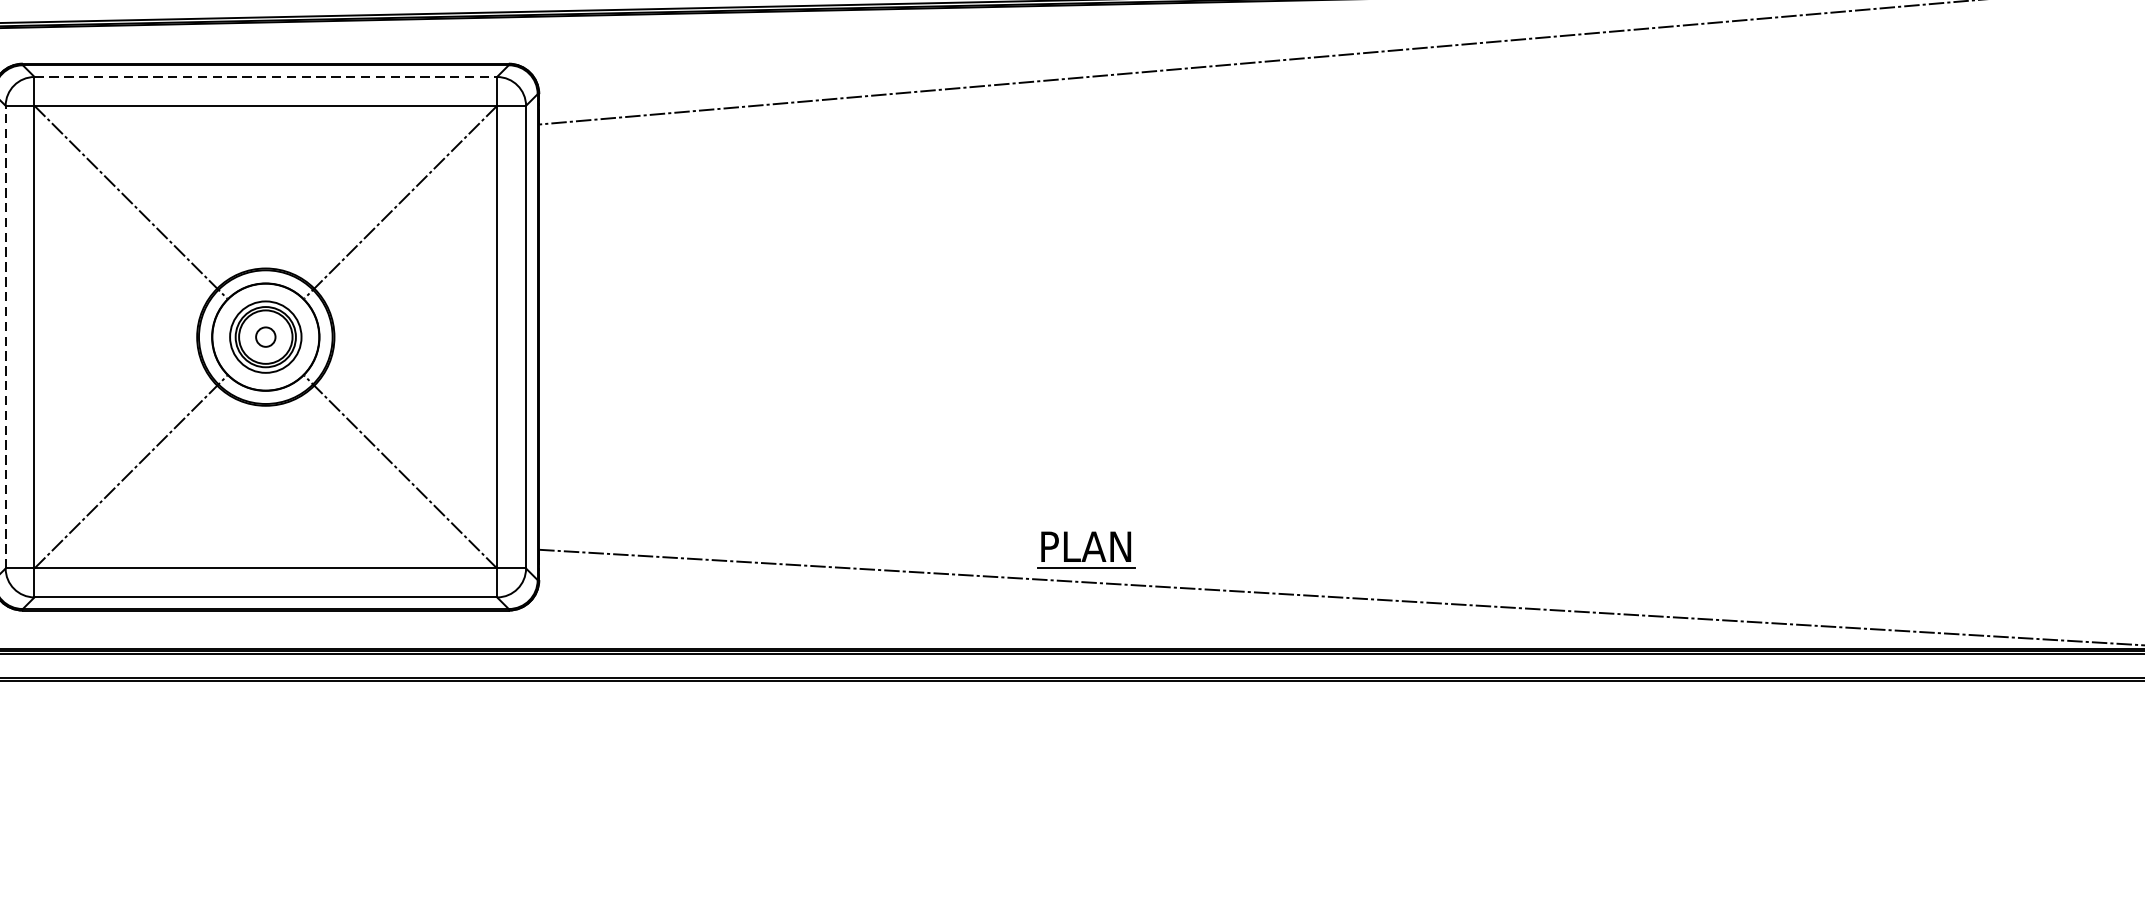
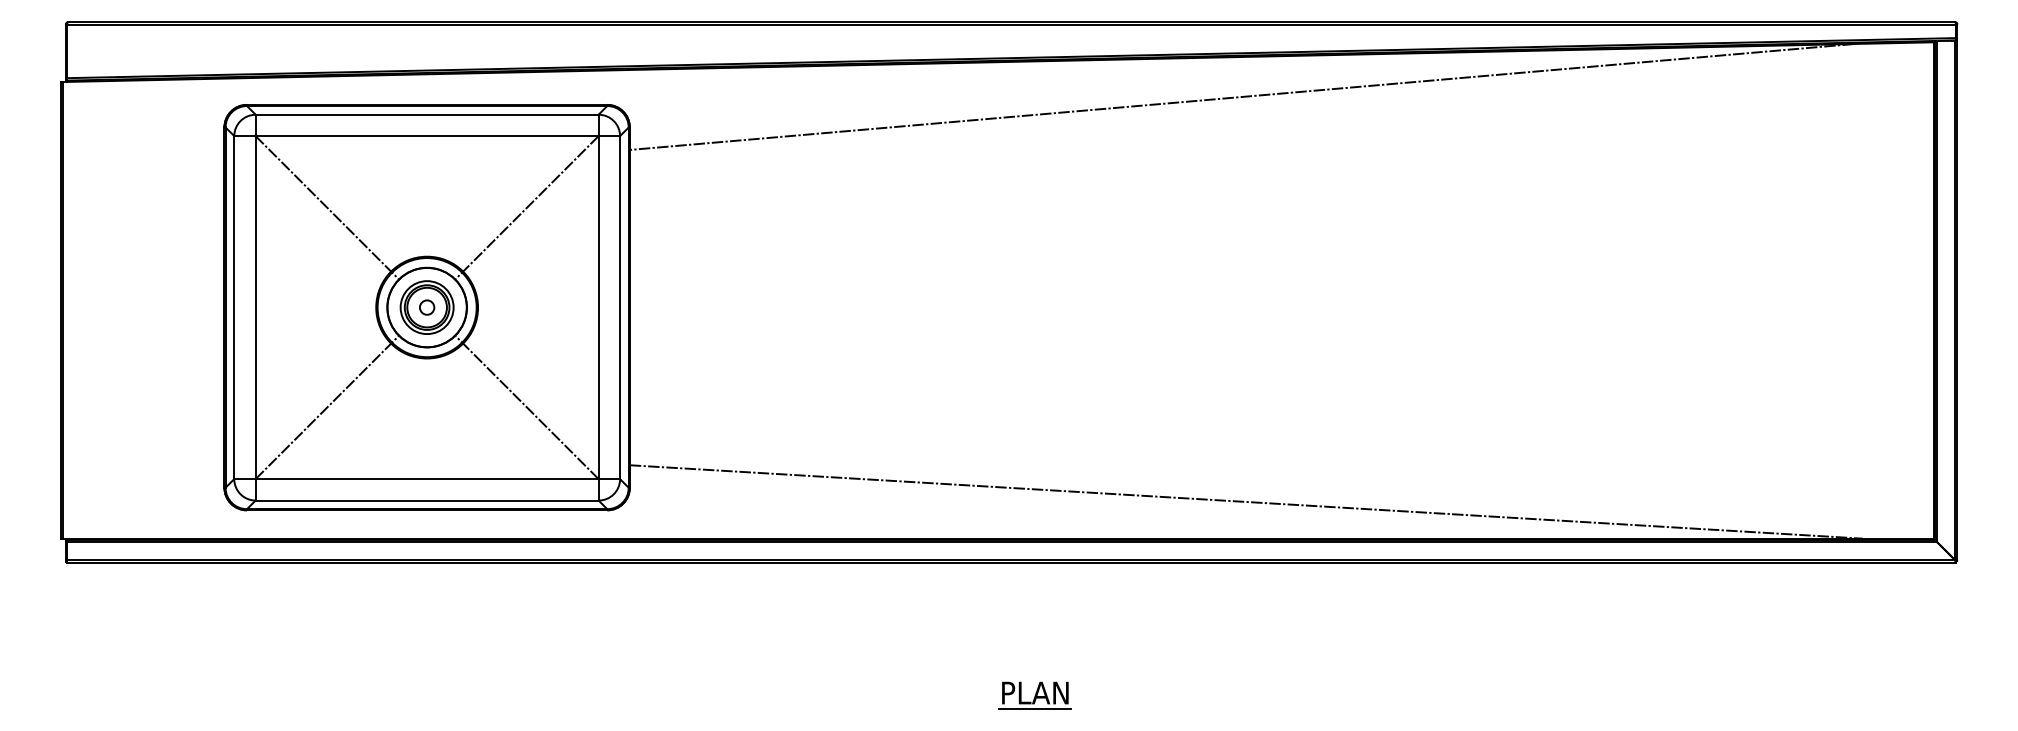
line: (266, 76) -> (427, 114), dashed -> solid
line: (5, 337) -> (234, 307), dashed -> solid
part: (1085, 550) -> (1034, 695), moved

